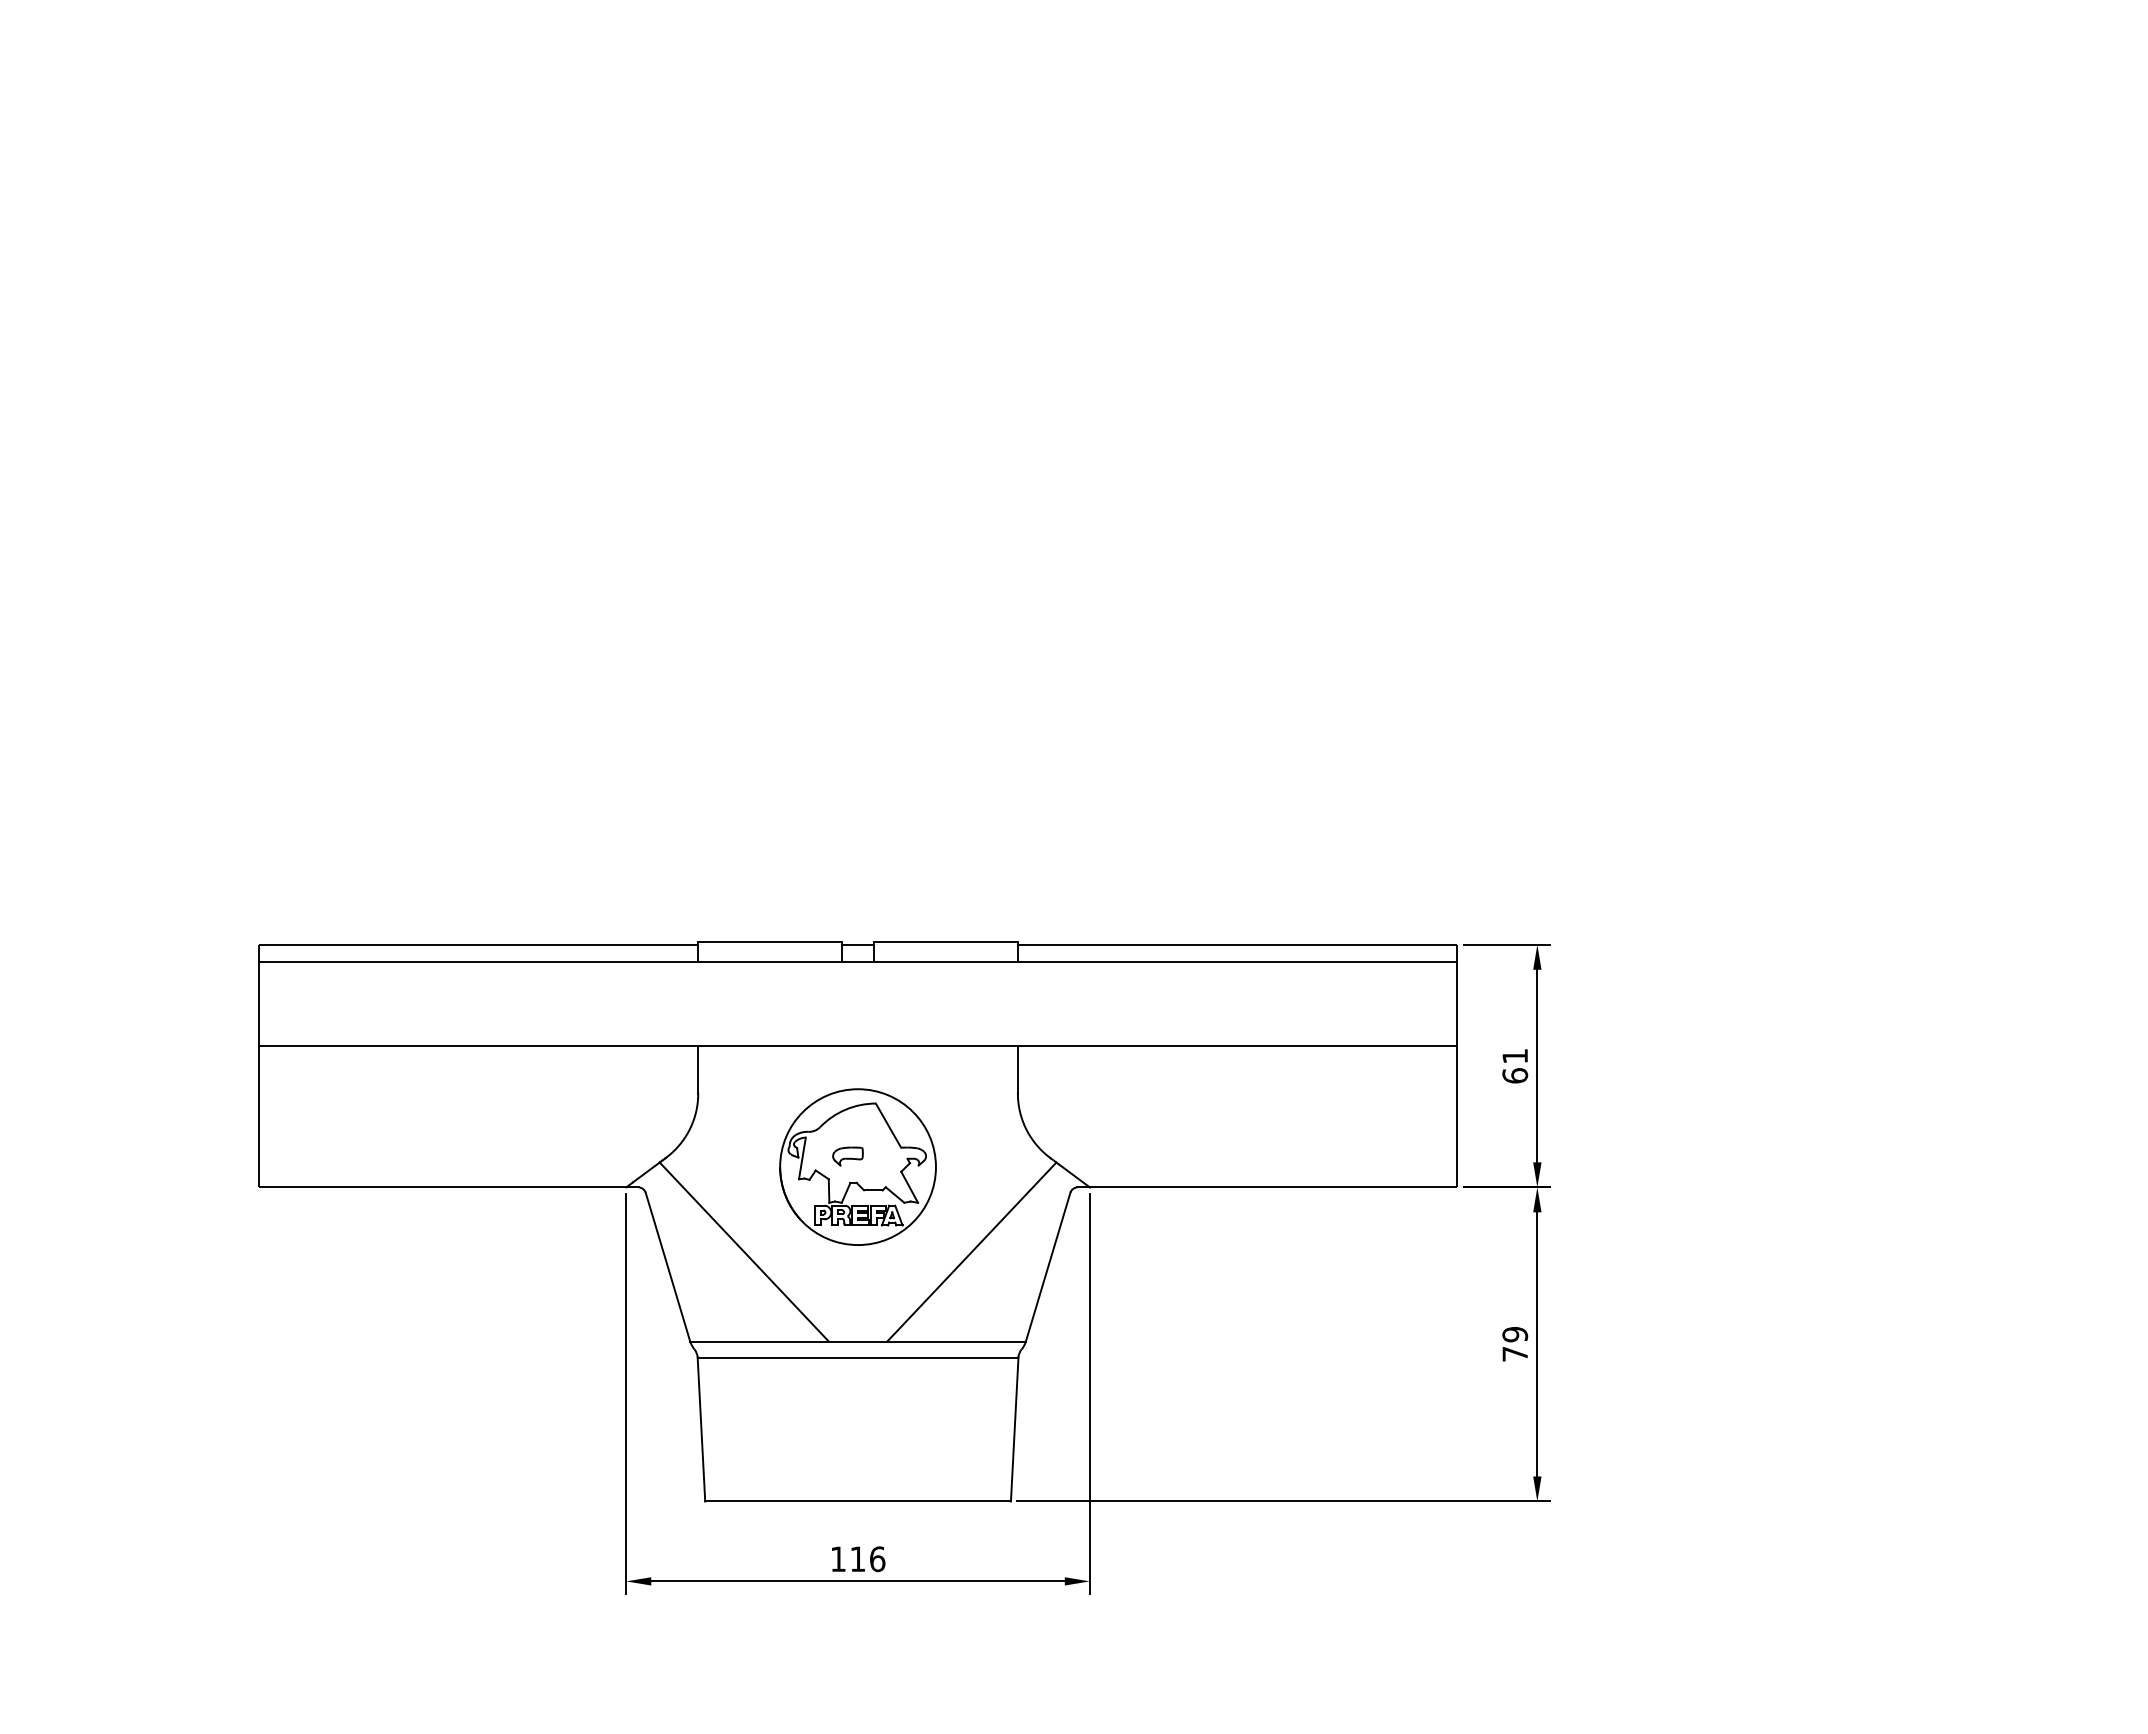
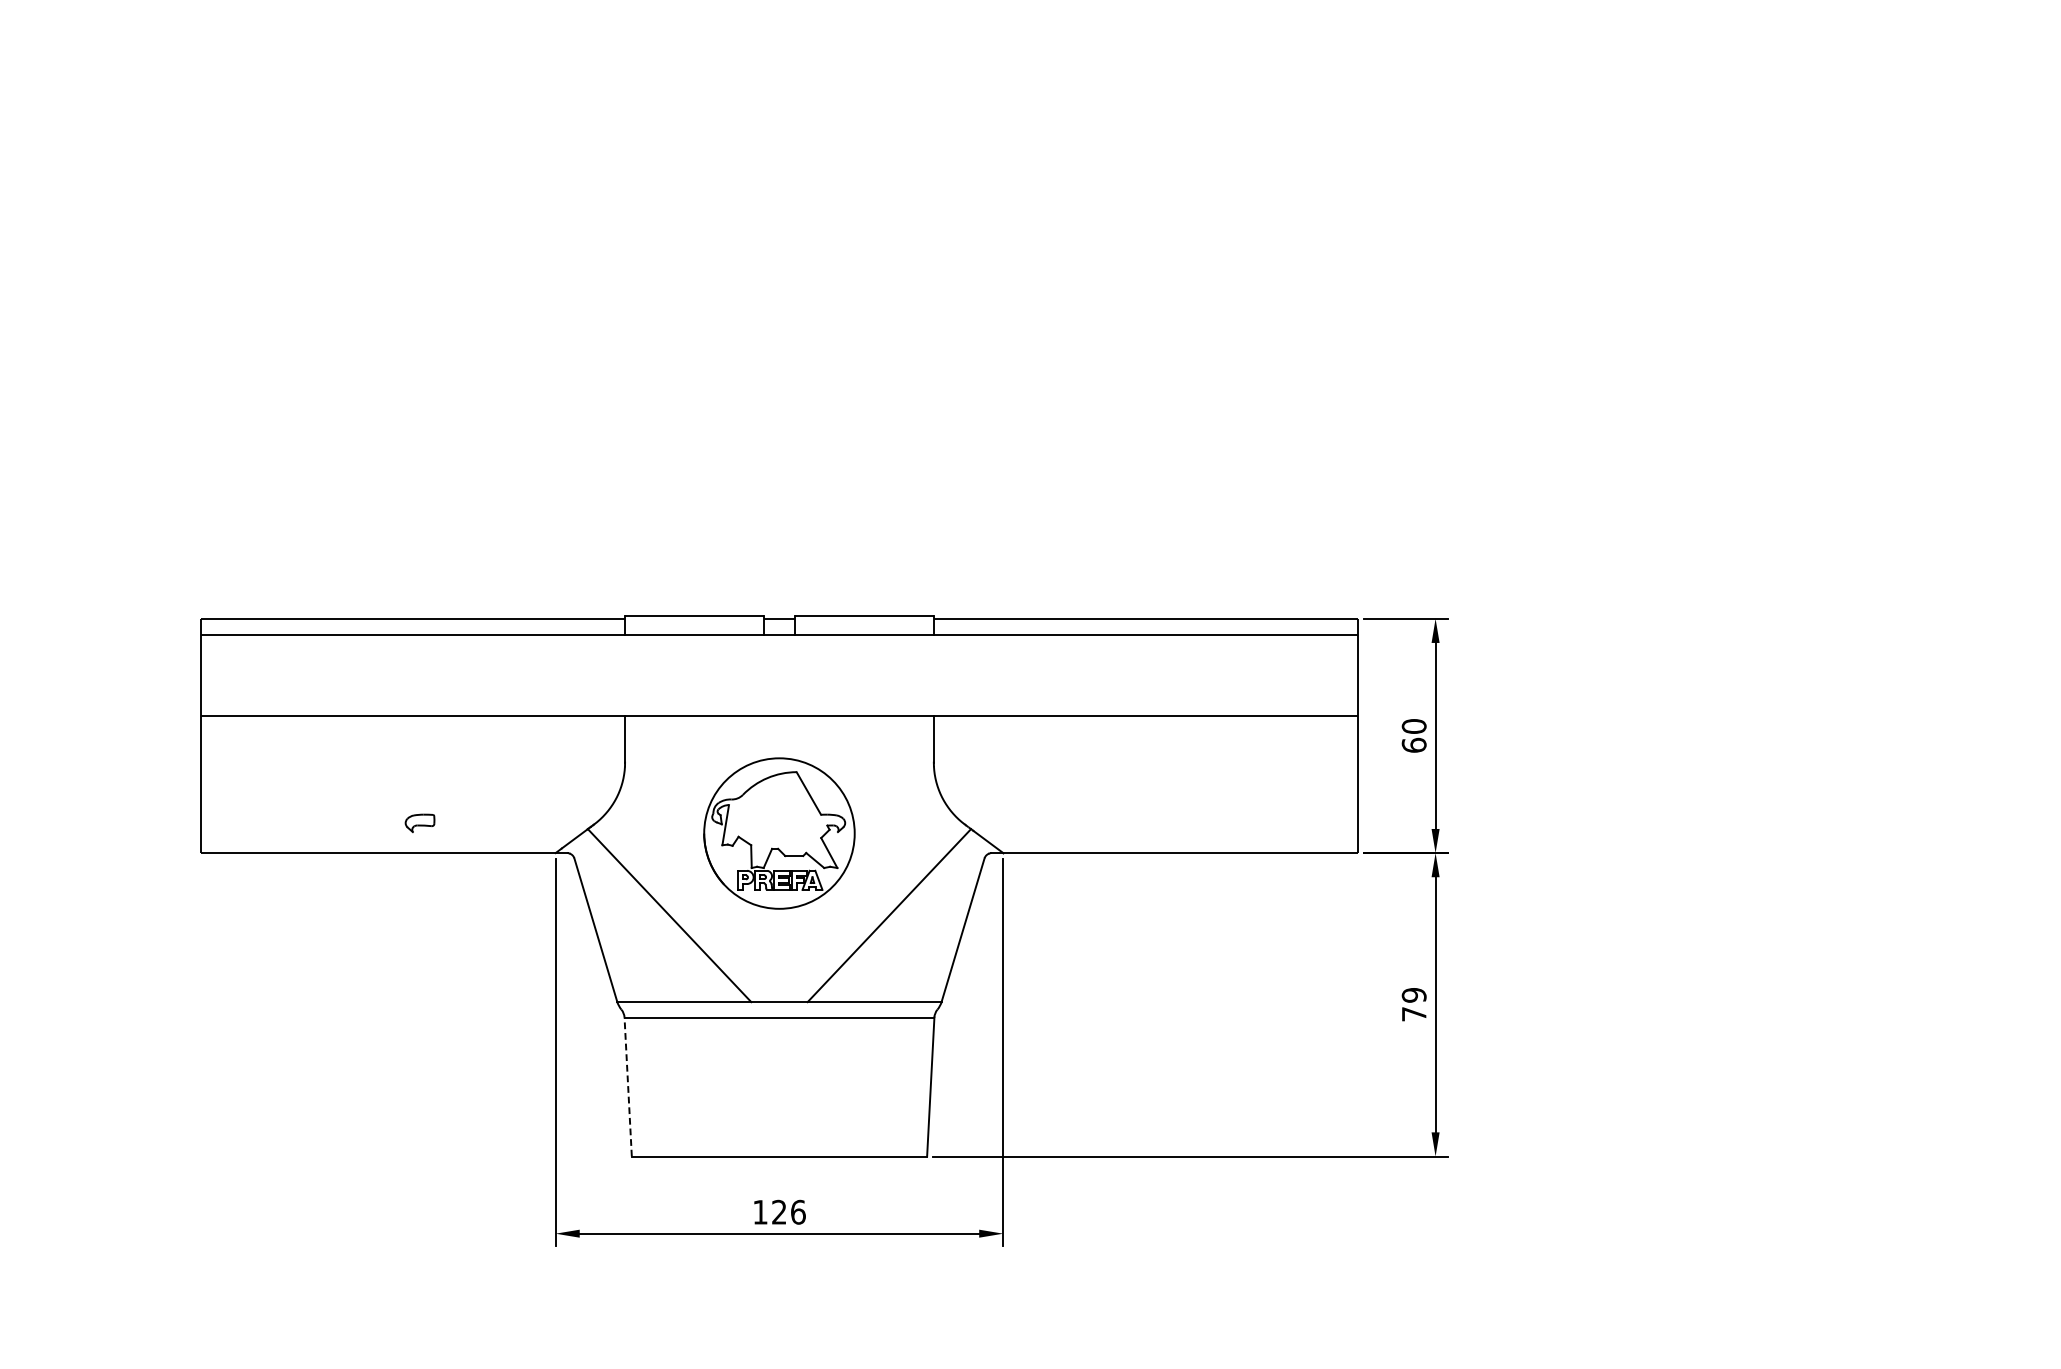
text: (1515, 1055) -> (1414, 725), 61 -> 60
part: (847, 1156) -> (419, 823), moved
line: (701, 1429) -> (628, 1086), solid -> dashed
text: (857, 1558) -> (778, 1211), 116 -> 126

